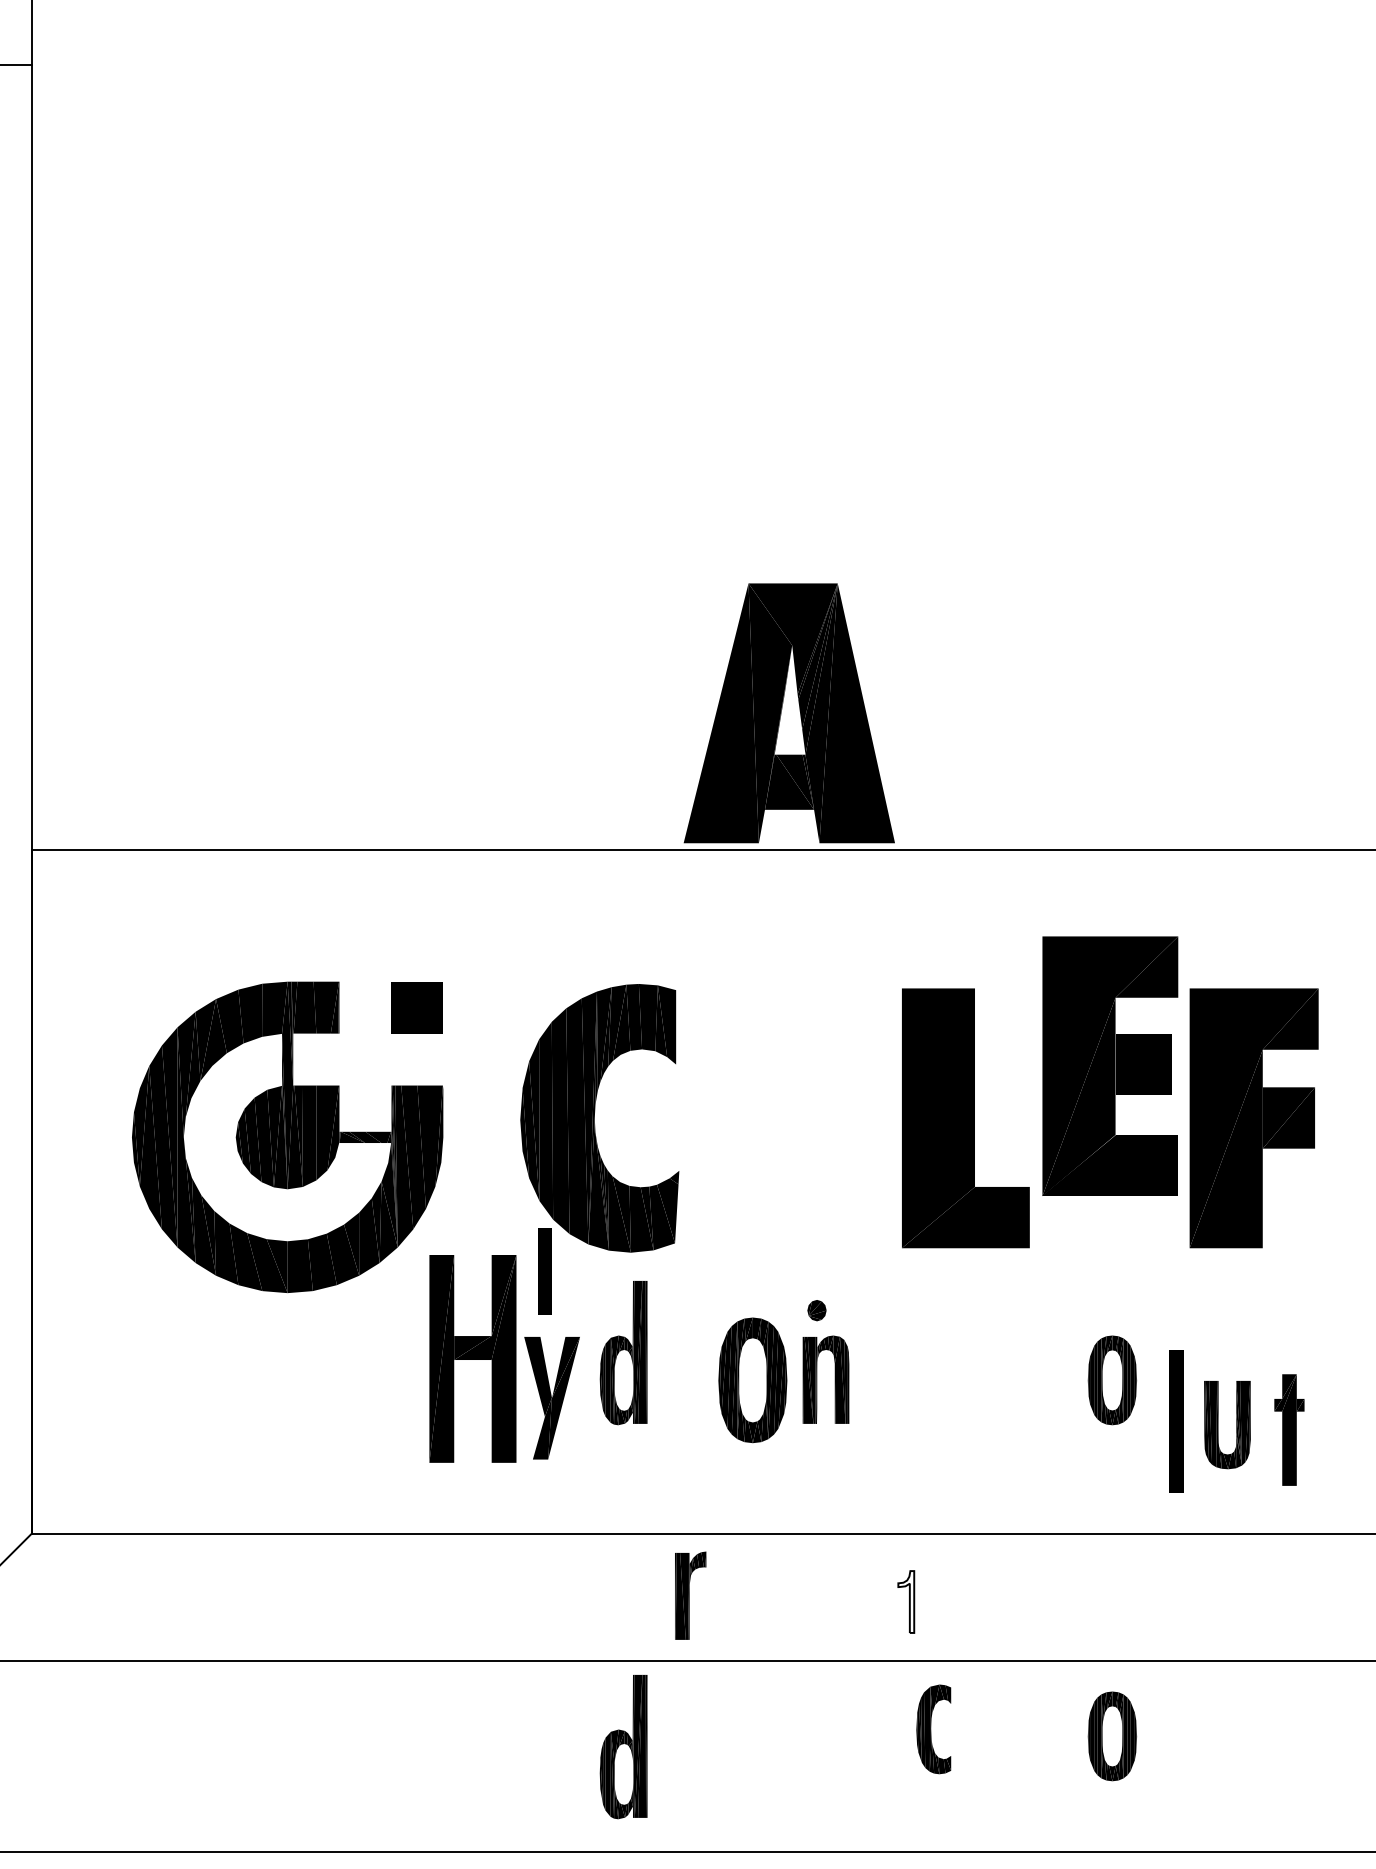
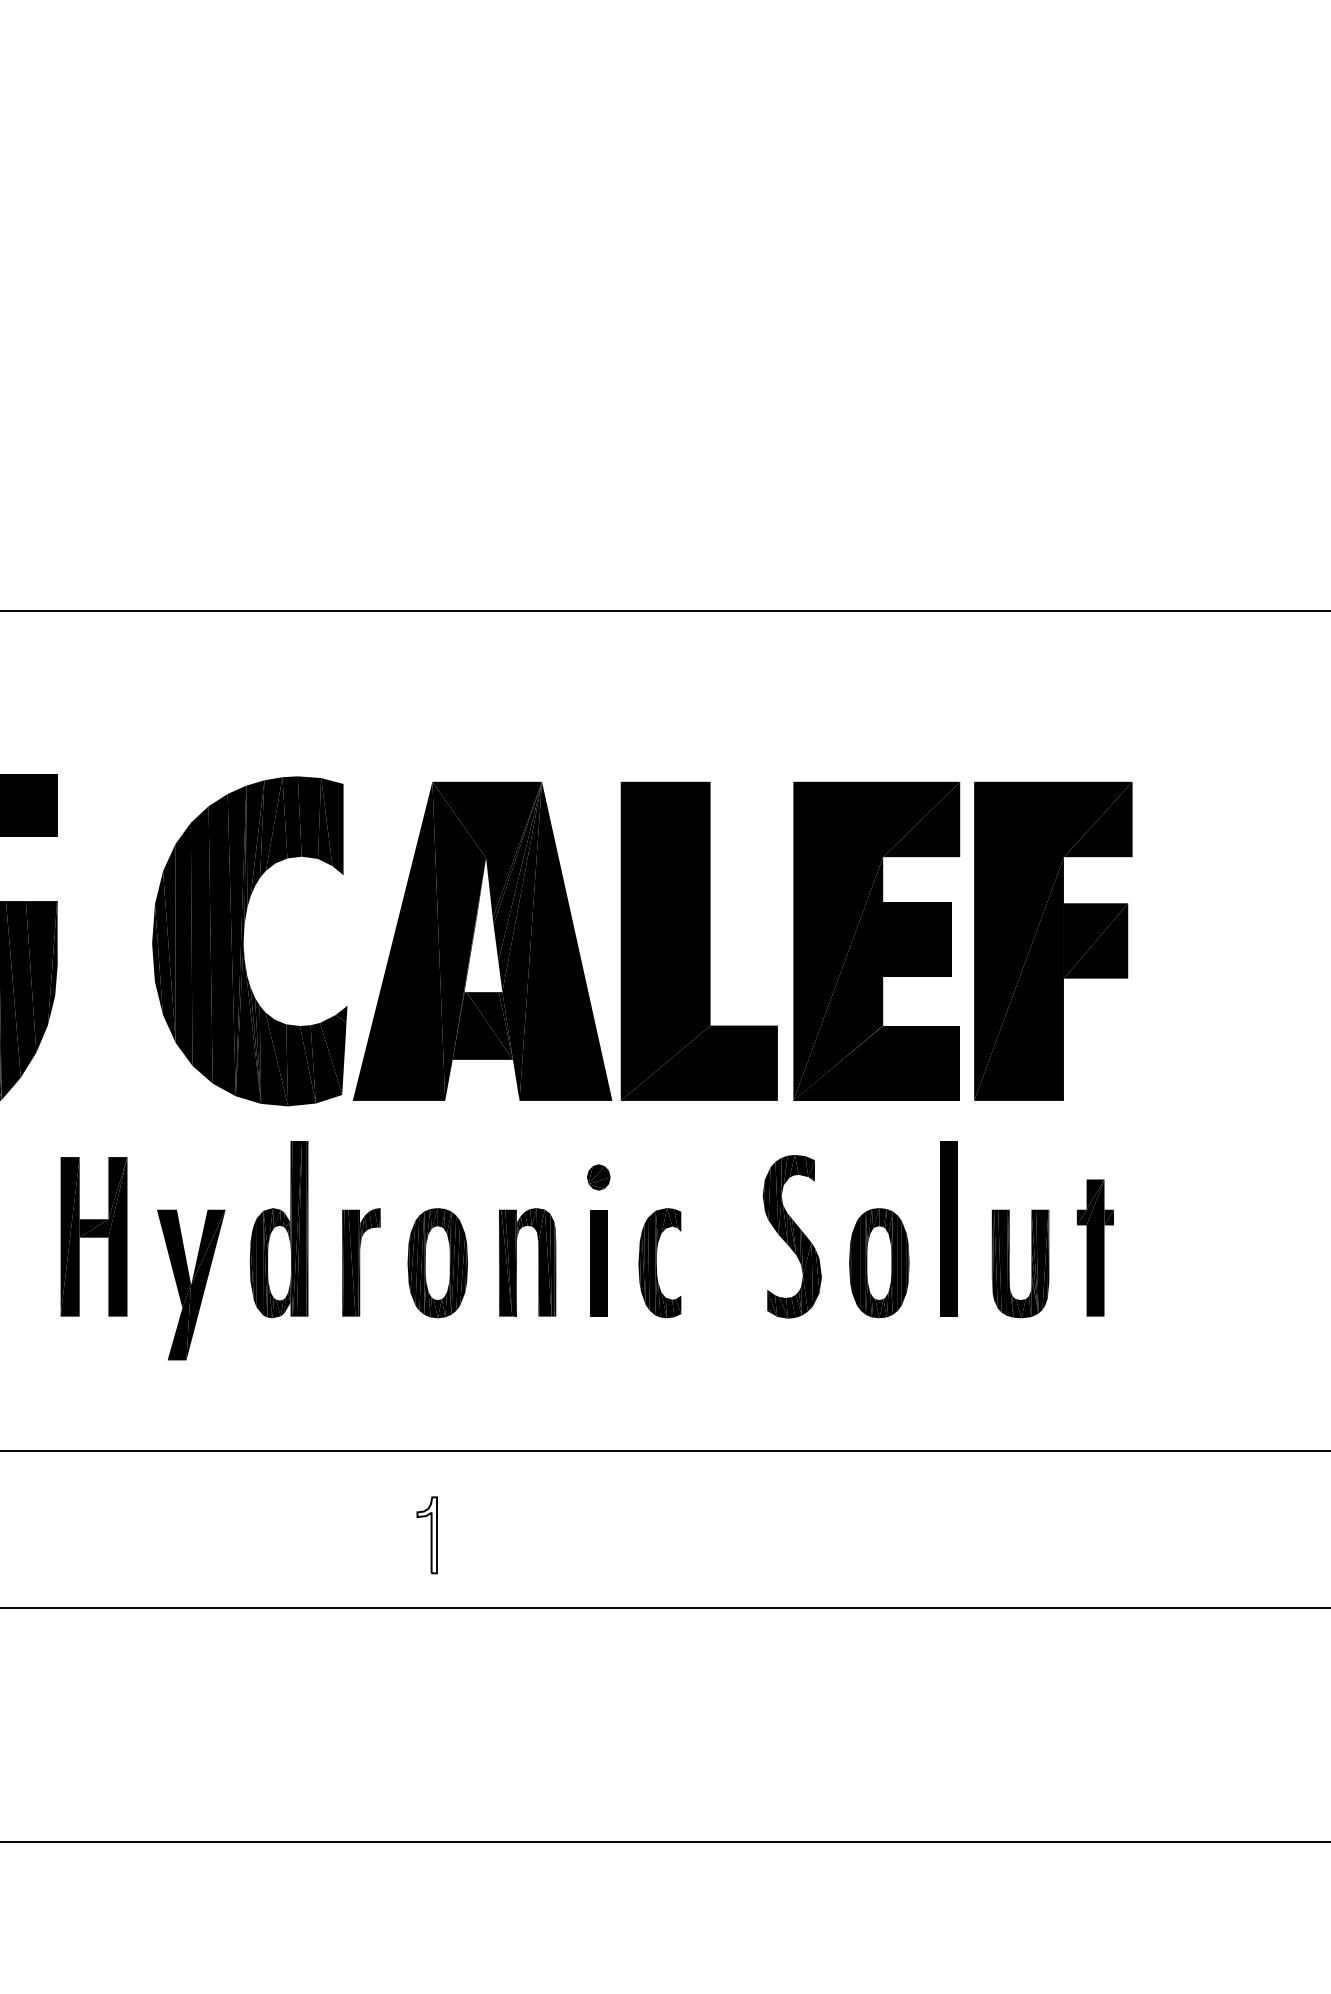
part: (788, 713) -> (481, 941), moved
part: (1110, 1065) -> (876, 940), moved
part: (544, 1271) -> (598, 1263), moved
part: (816, 1310) -> (598, 1177), moved
part: (472, 1358) -> (93, 1236), size x0.62
part: (1041, 1358) -> (792, 1236), added
part: (752, 1380) -> (437, 1263), size x0.71
part: (1176, 1421) -> (949, 1228), moved
part: (1218, 1425) -> (1009, 1264), moved
part: (1289, 1429) -> (1095, 1247), moved
part: (690, 1595) -> (361, 1262), moved
part: (906, 1601) -> (427, 1534), moved
part: (933, 1729) -> (659, 1263), moved
part: (1111, 1736) -> (878, 1700), removed
part: (623, 1747) -> (278, 1713), removed

